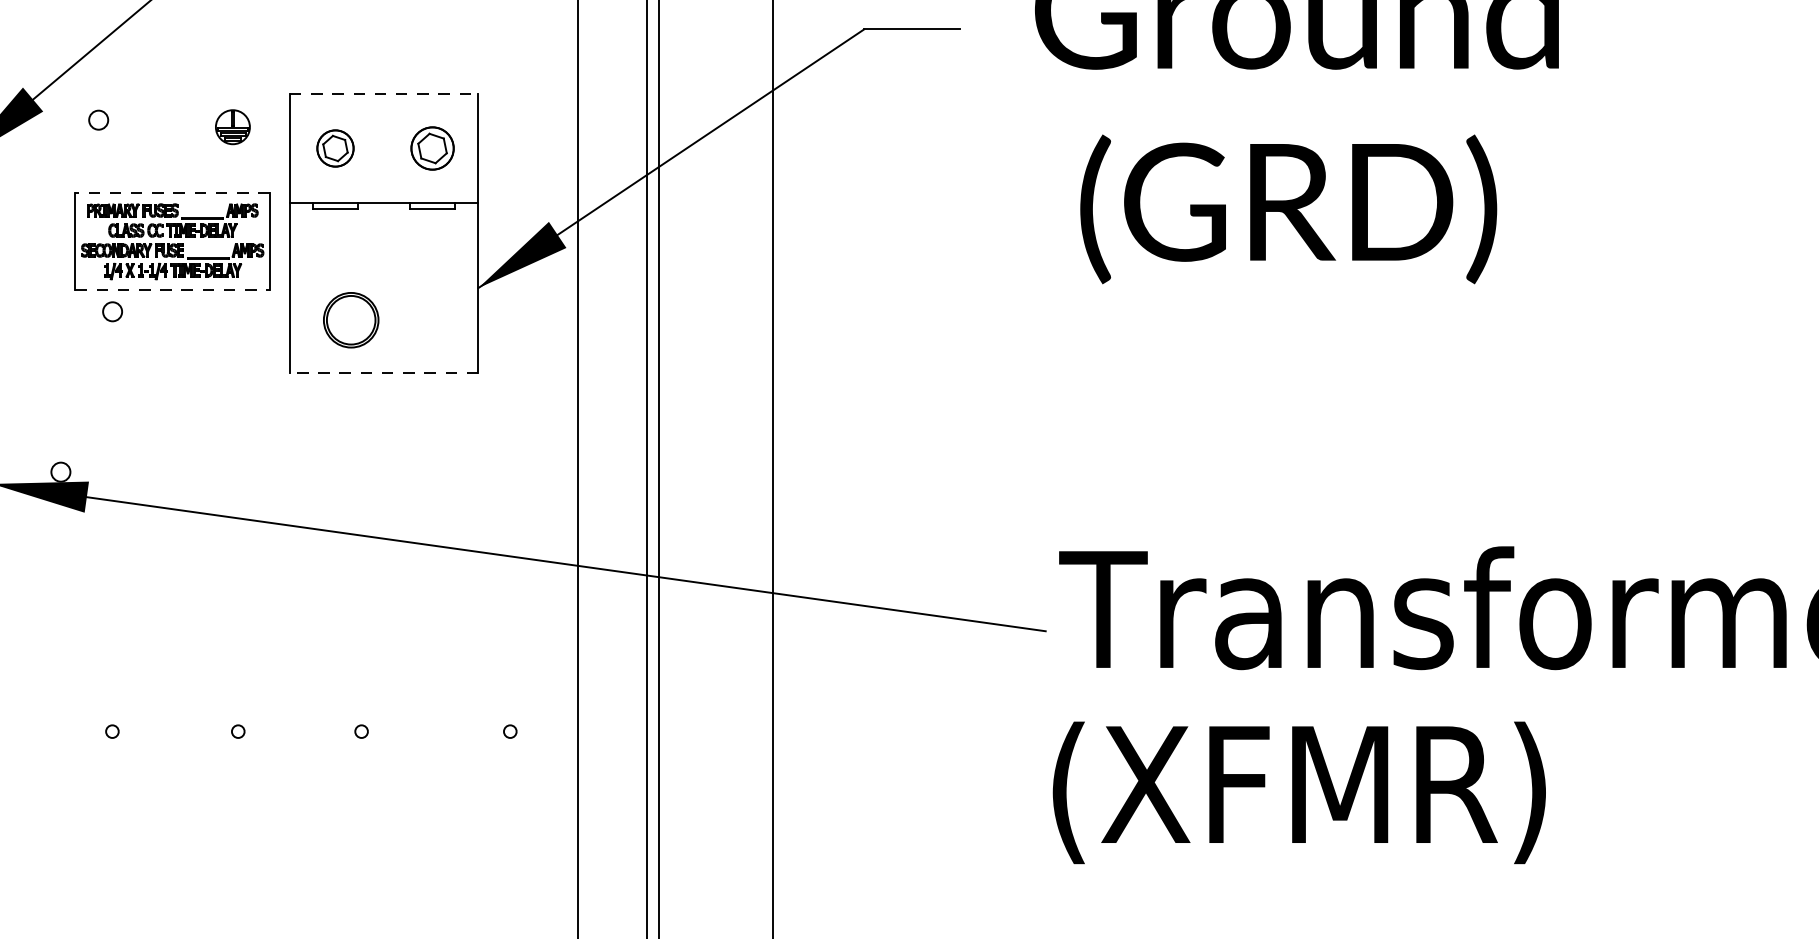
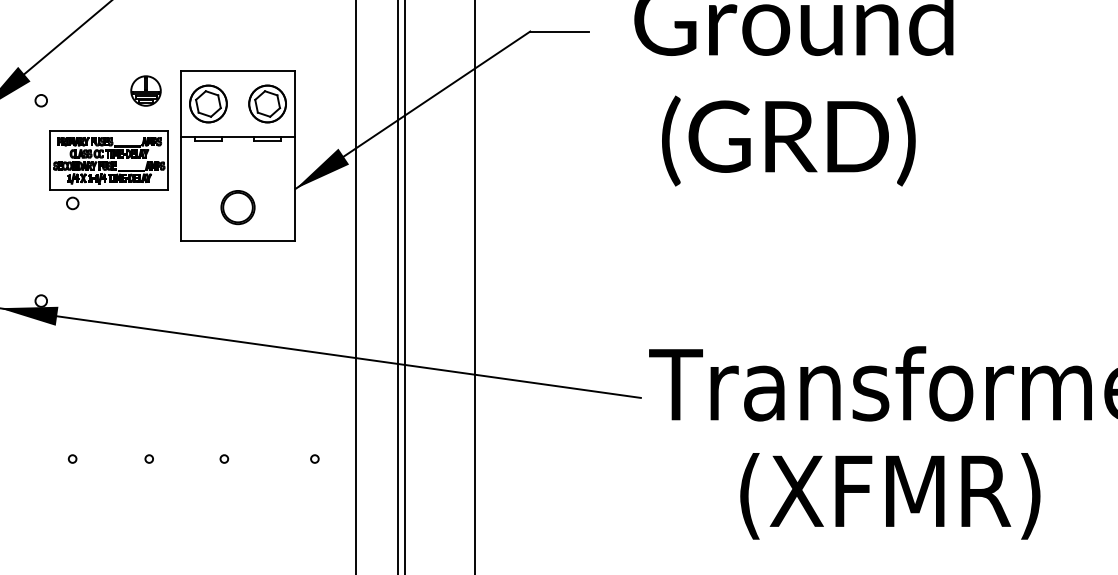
line: (384, 93) -> (238, 70), dashed -> solid
circle: (97, 119) -> (40, 100), moved
part: (232, 126) -> (145, 90), size x1.43
part: (335, 147) -> (208, 103), size x1.67
part: (432, 147) -> (267, 103), size x1.43
line: (171, 193) -> (108, 131), dashed -> solid
line: (172, 290) -> (109, 190), dashed -> solid
part: (350, 320) -> (237, 207), moved
line: (383, 372) -> (237, 240), dashed -> solid
text: (1299, 793) -> (890, 496), moved

